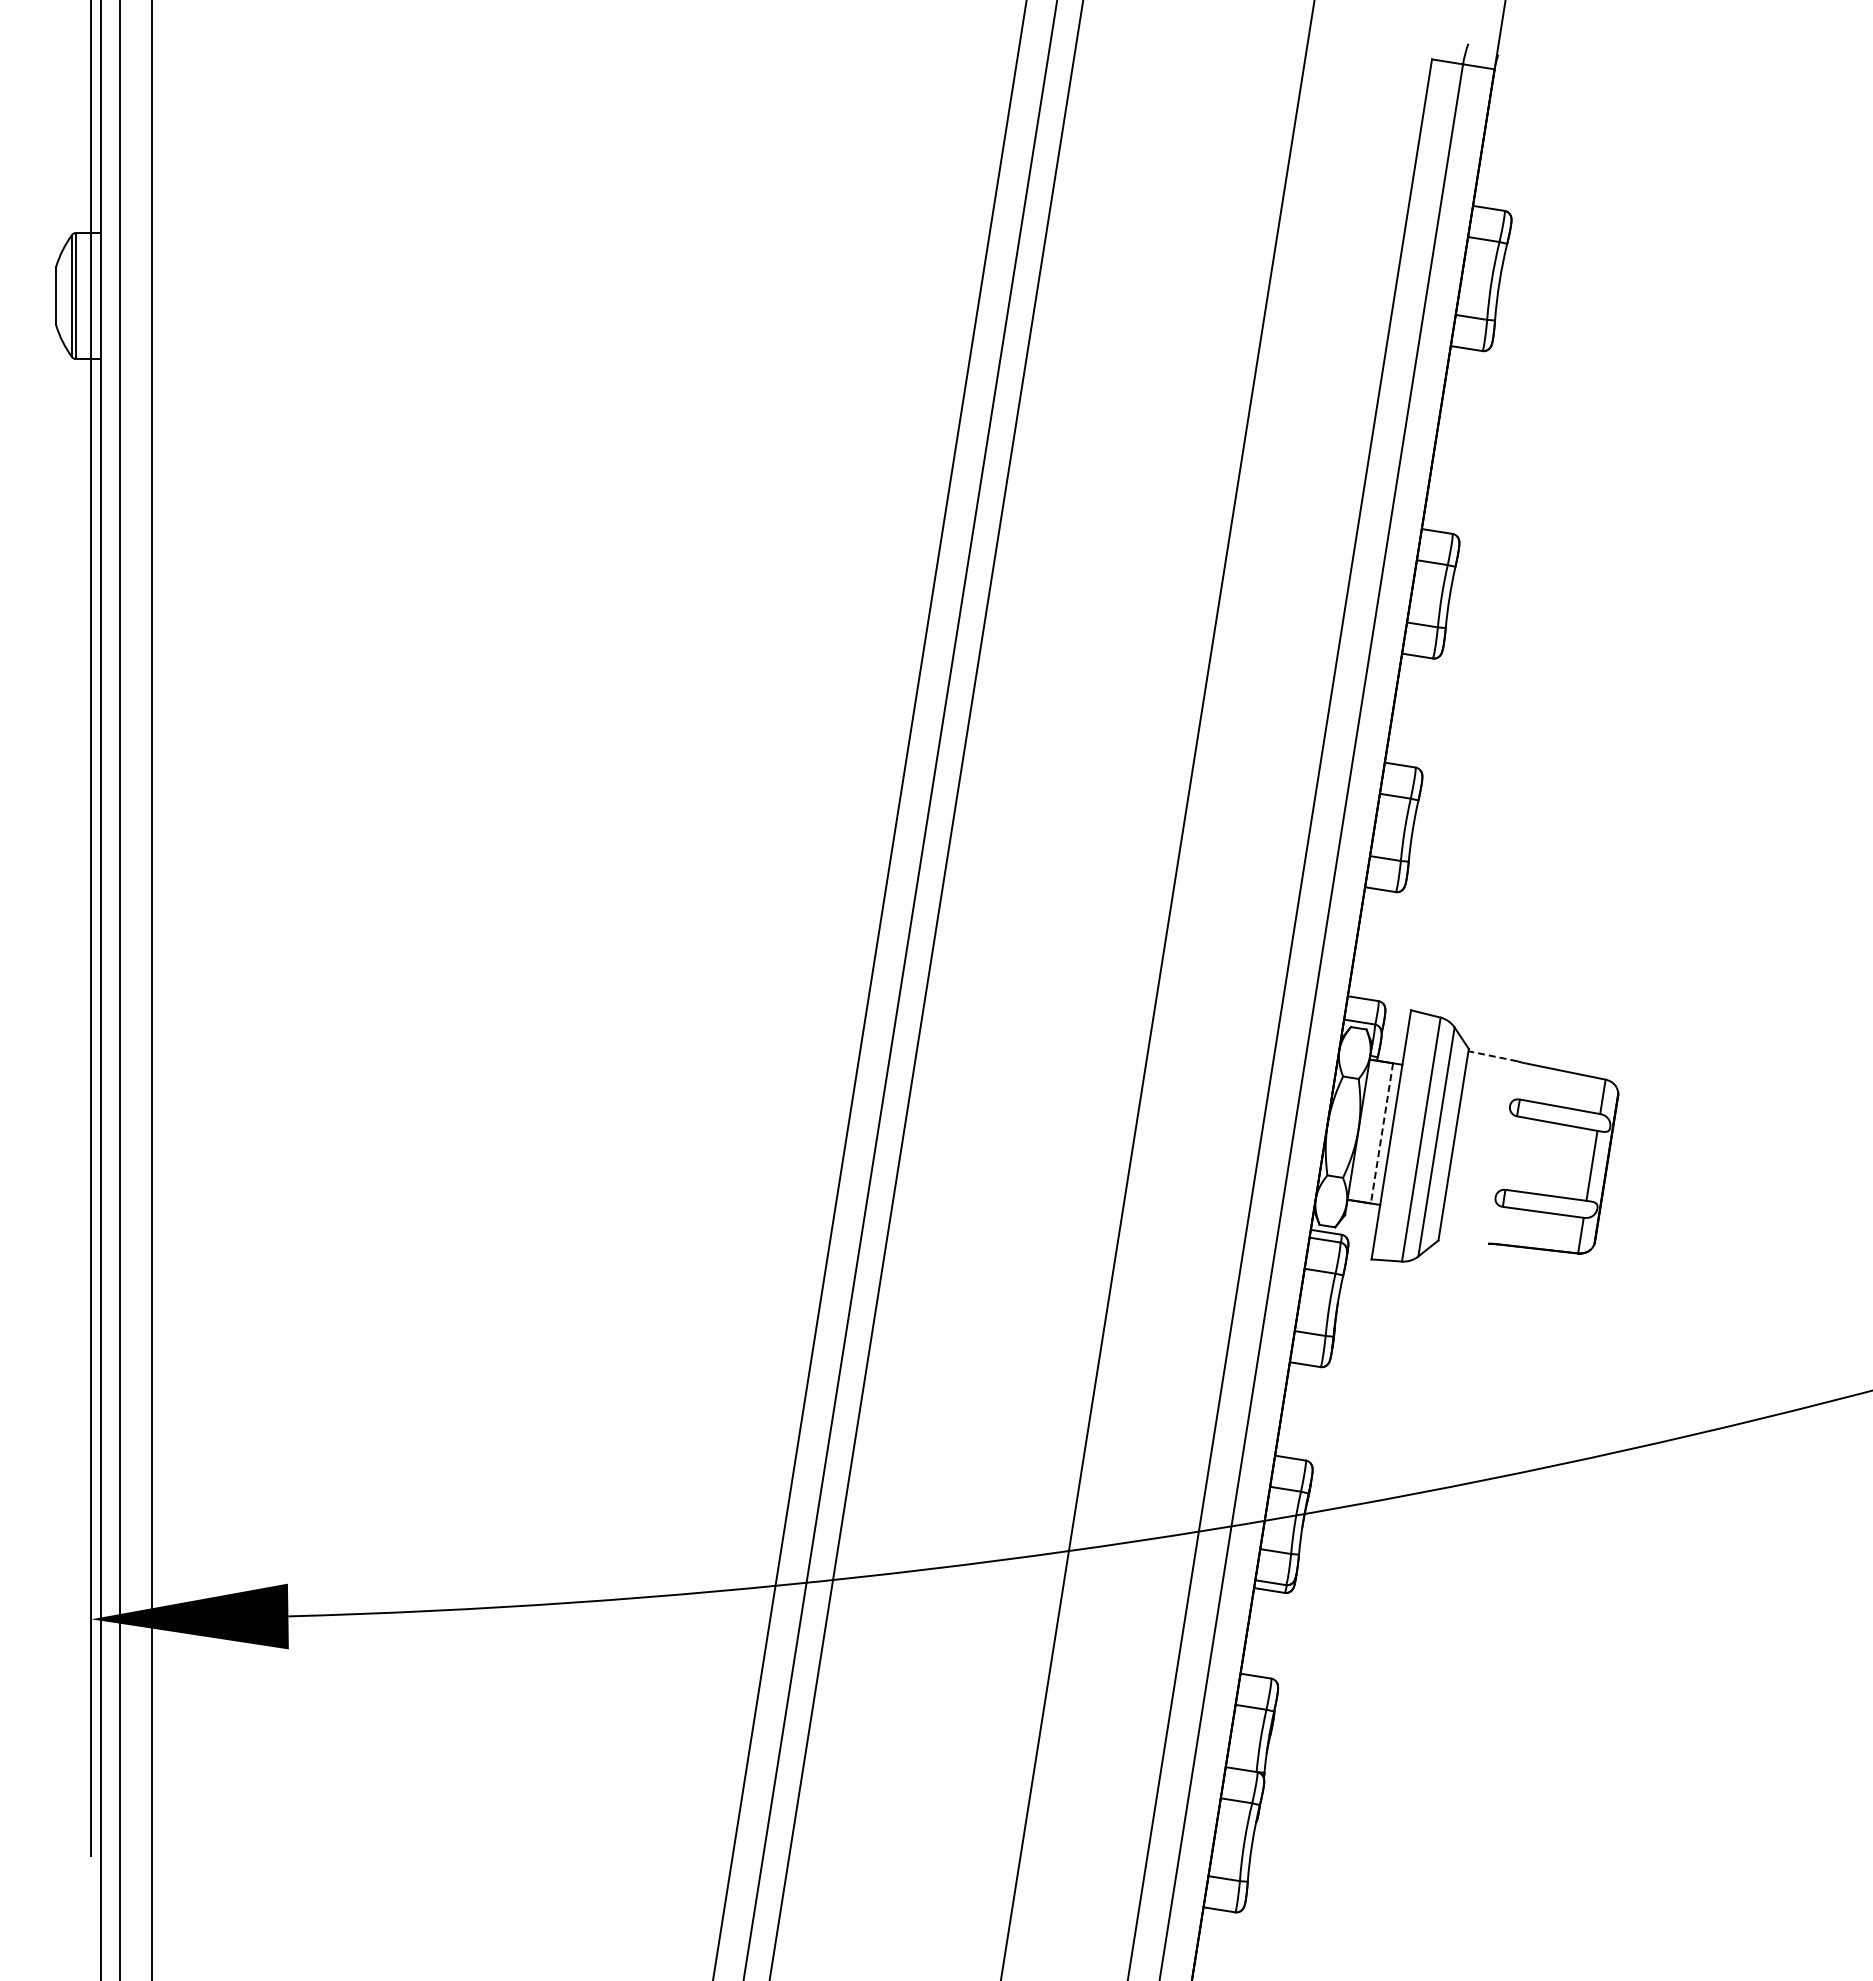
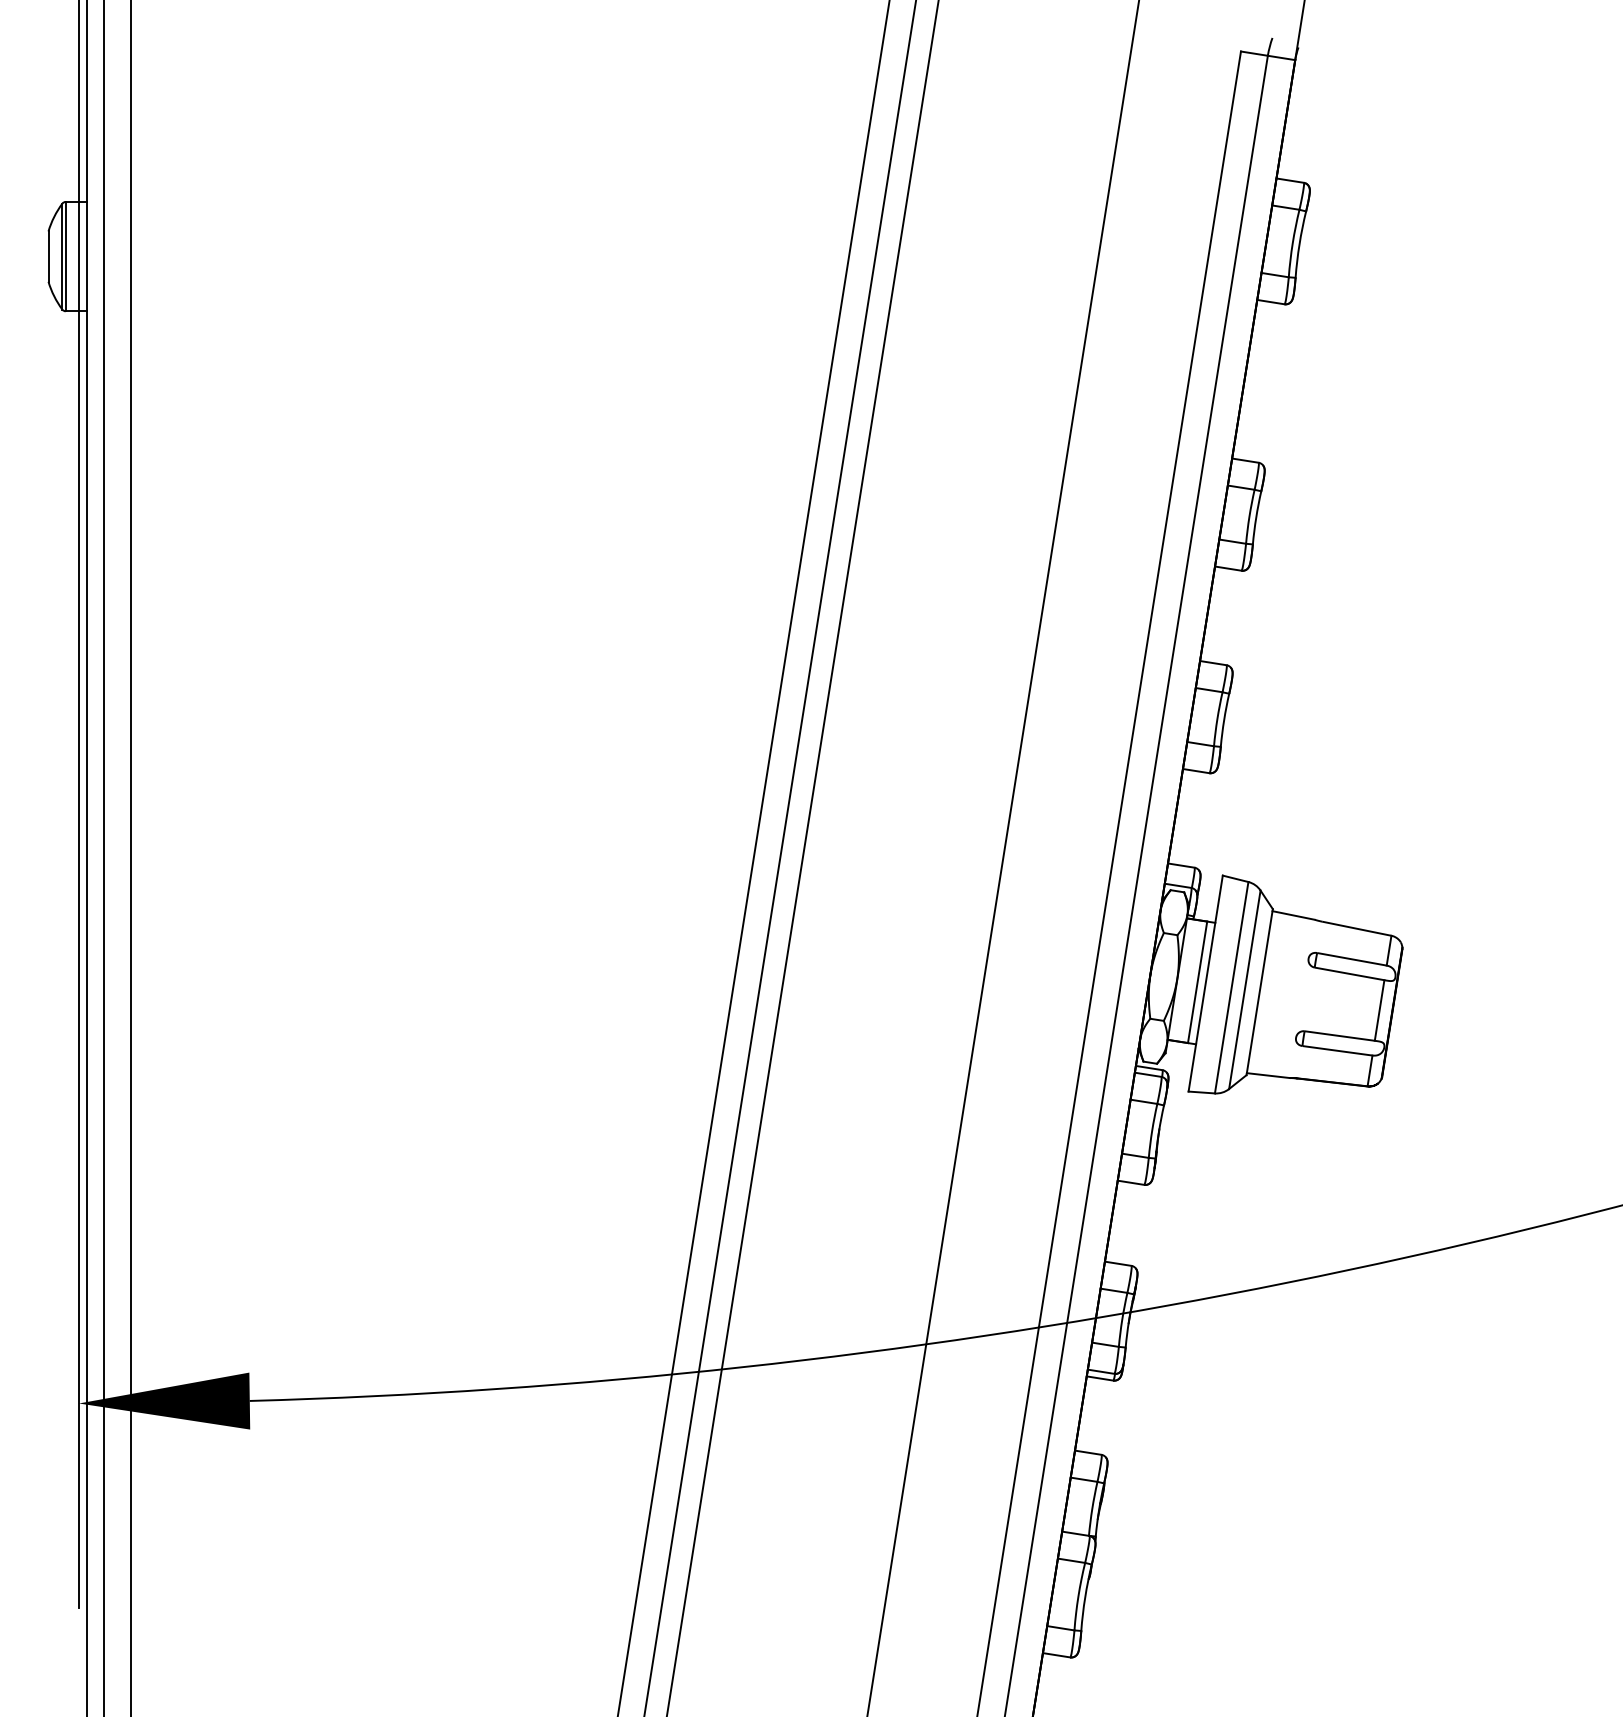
line: (1492, 1056) -> (1293, 915), dashed -> solid
line: (1381, 1133) -> (1197, 982), dashed -> solid
line: (1463, 1240) -> (1268, 1075), added

